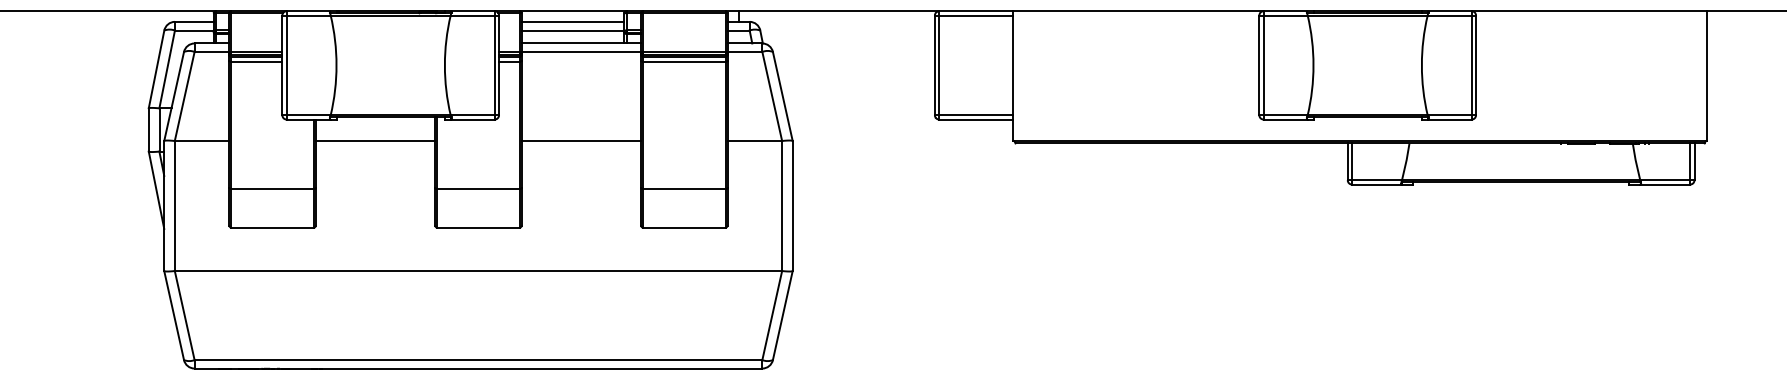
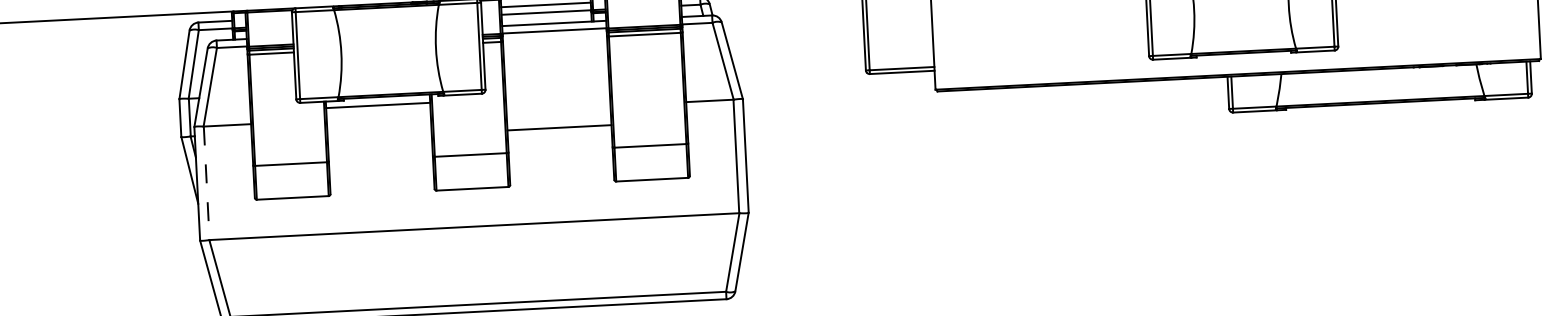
line: (375, 141) -> (378, 105), moved
line: (581, 141) -> (559, 128), moved
line: (175, 206) -> (207, 183), solid -> dashed

